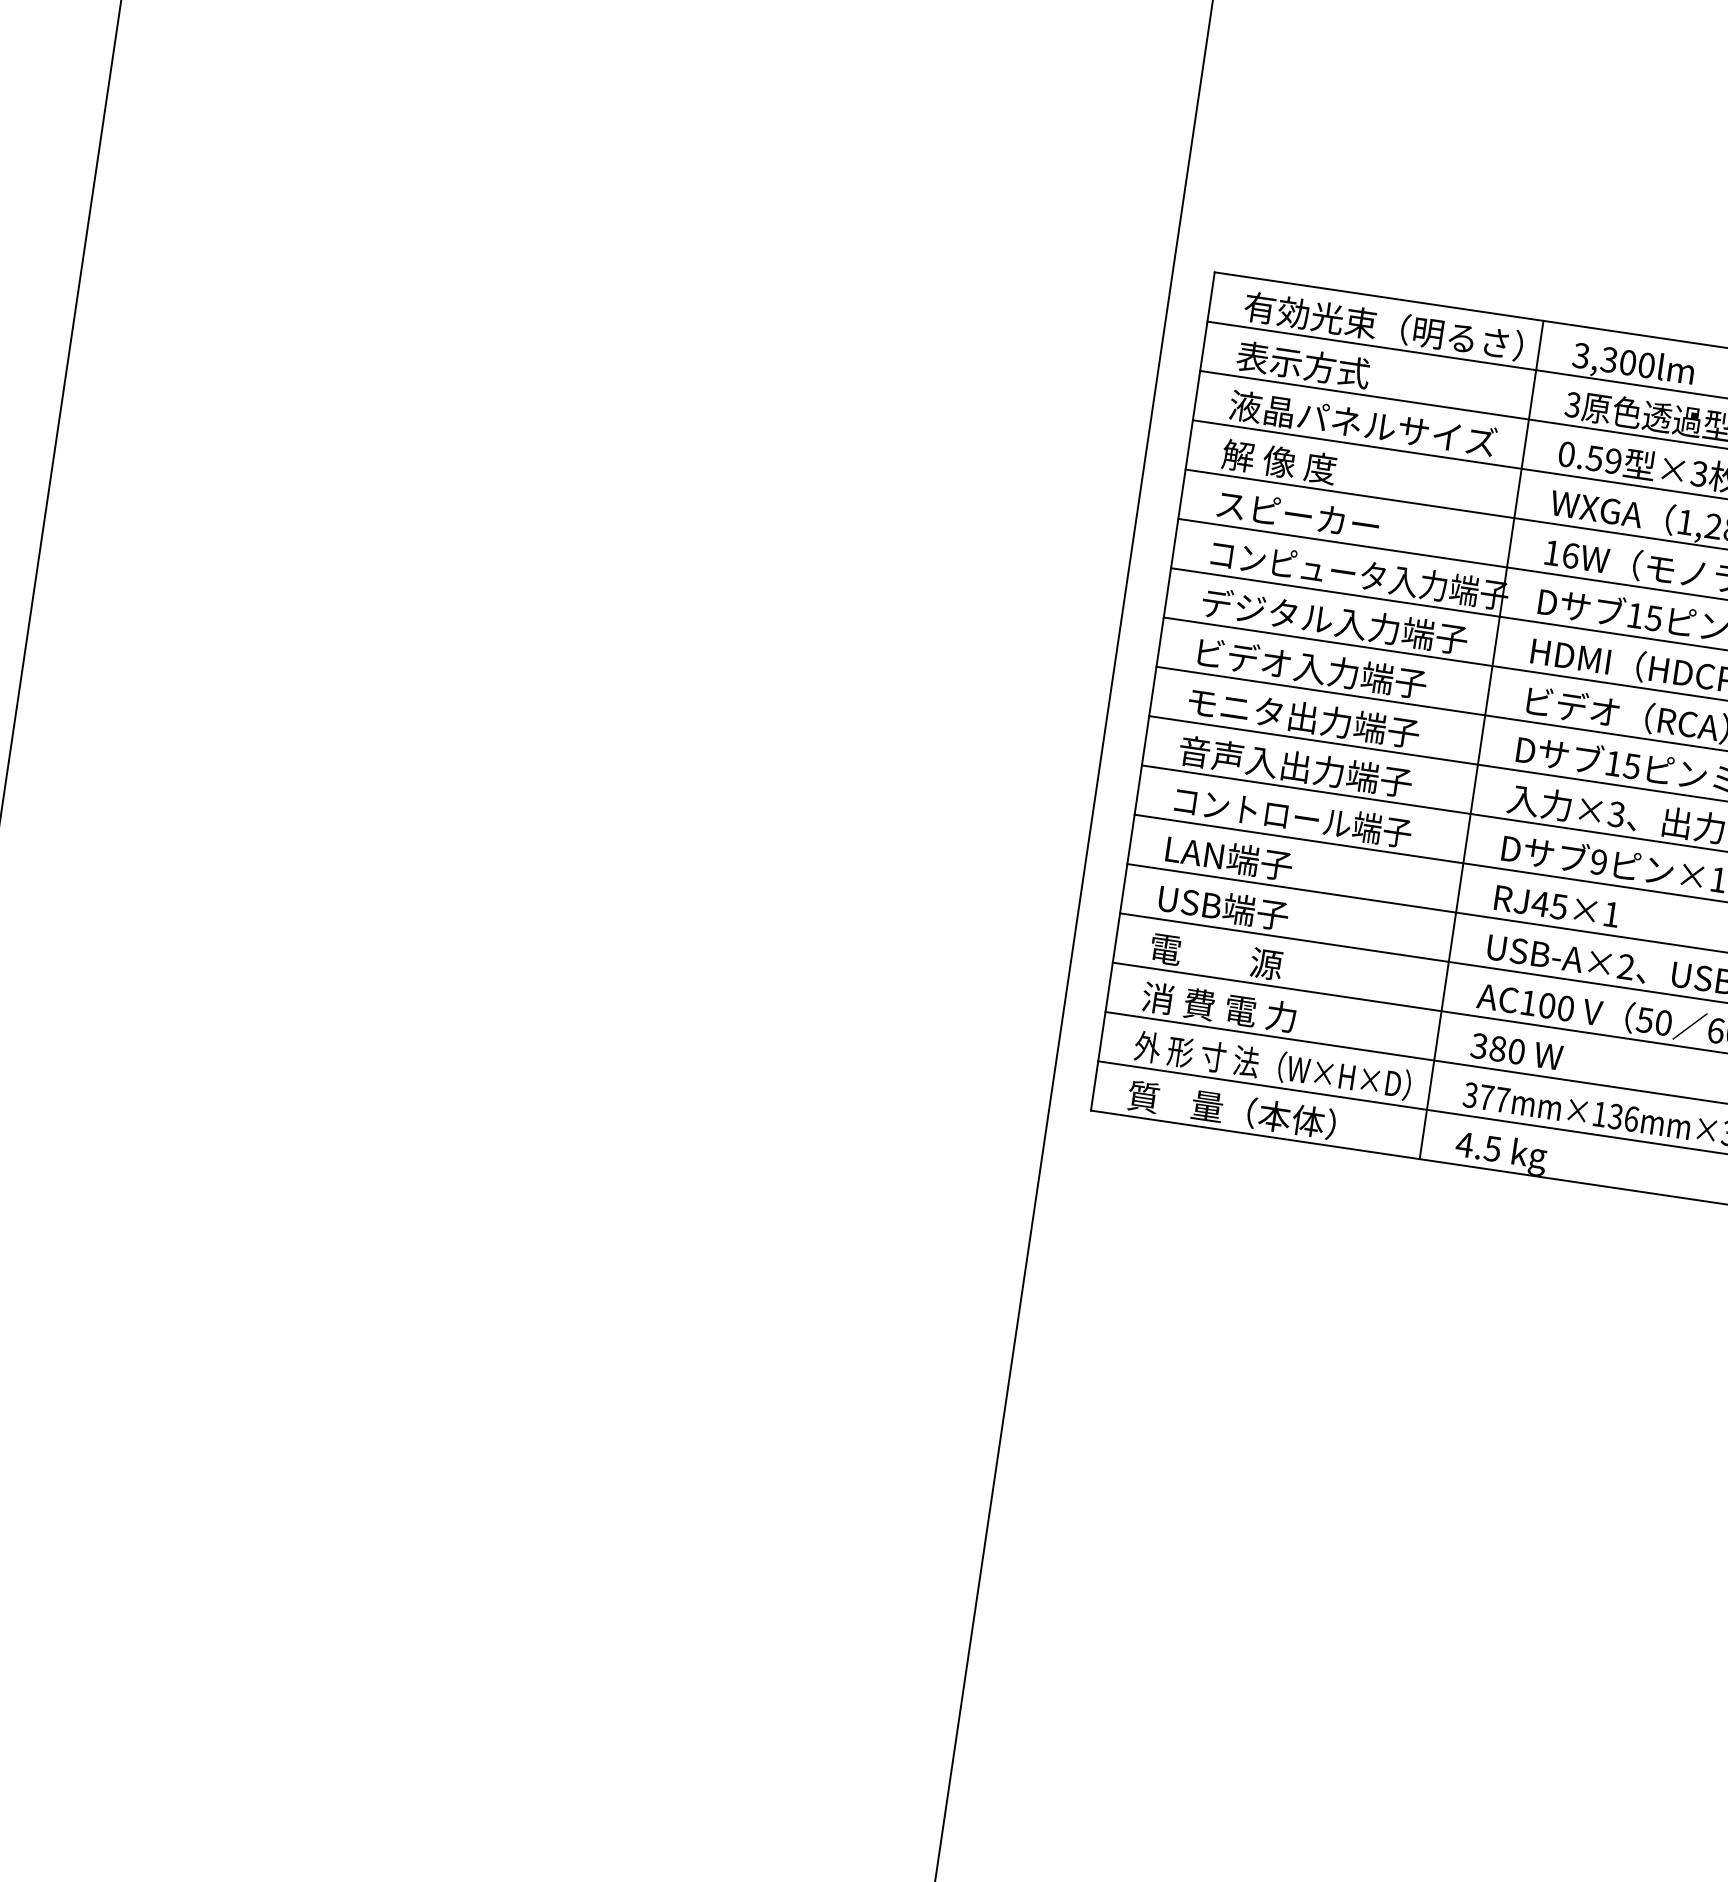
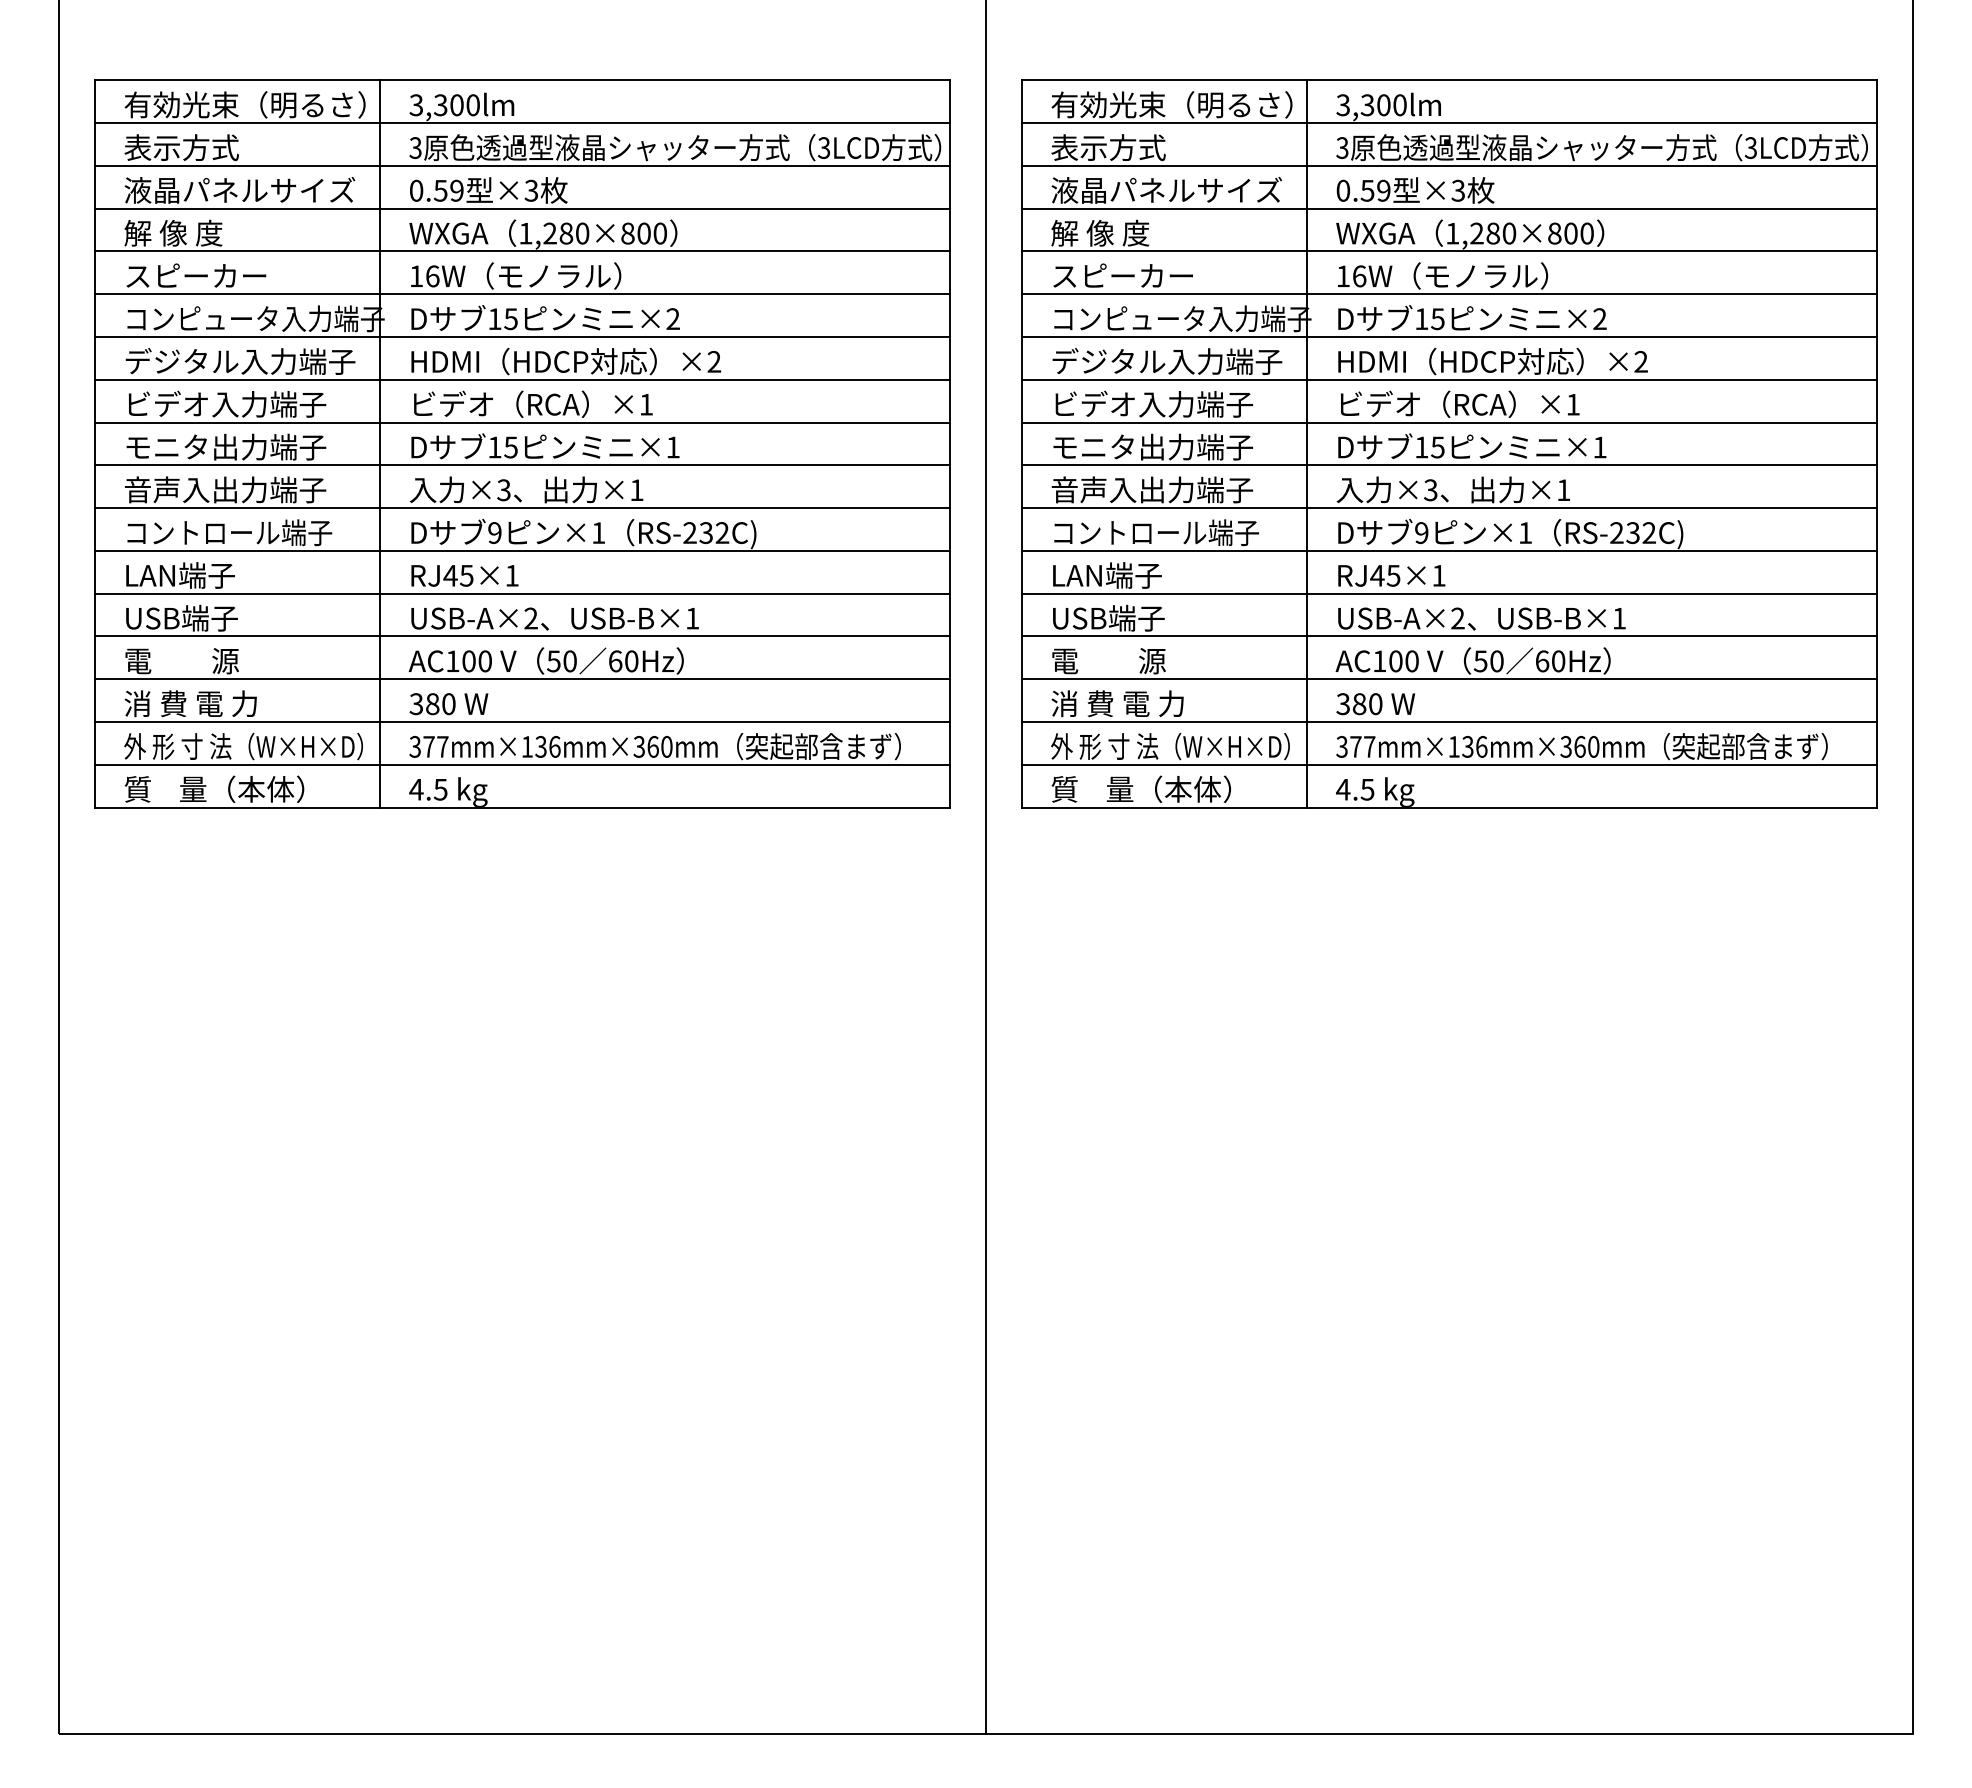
part: (577, 605) -> (522, 443), added

